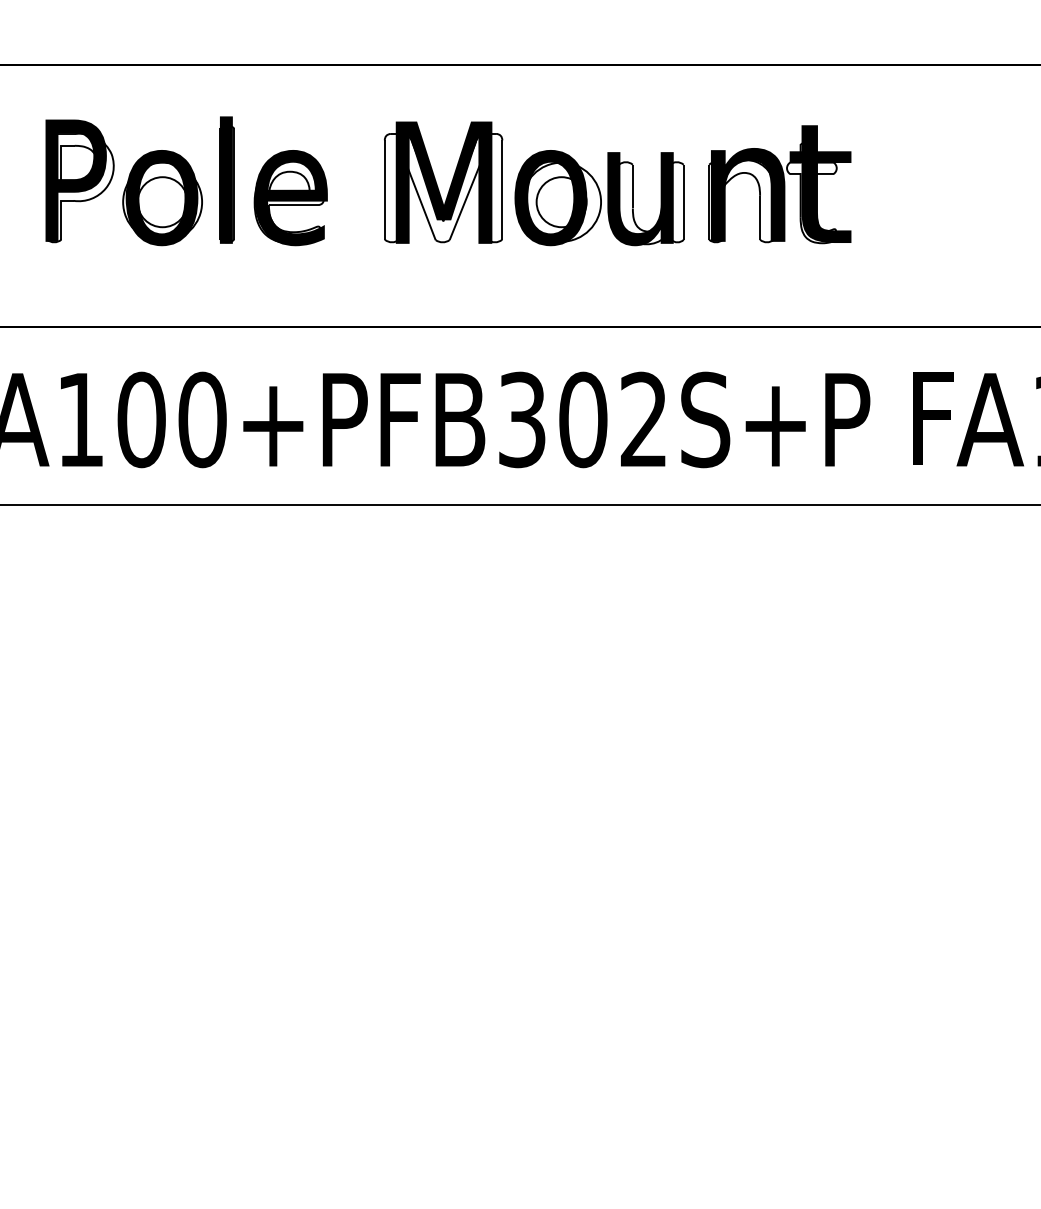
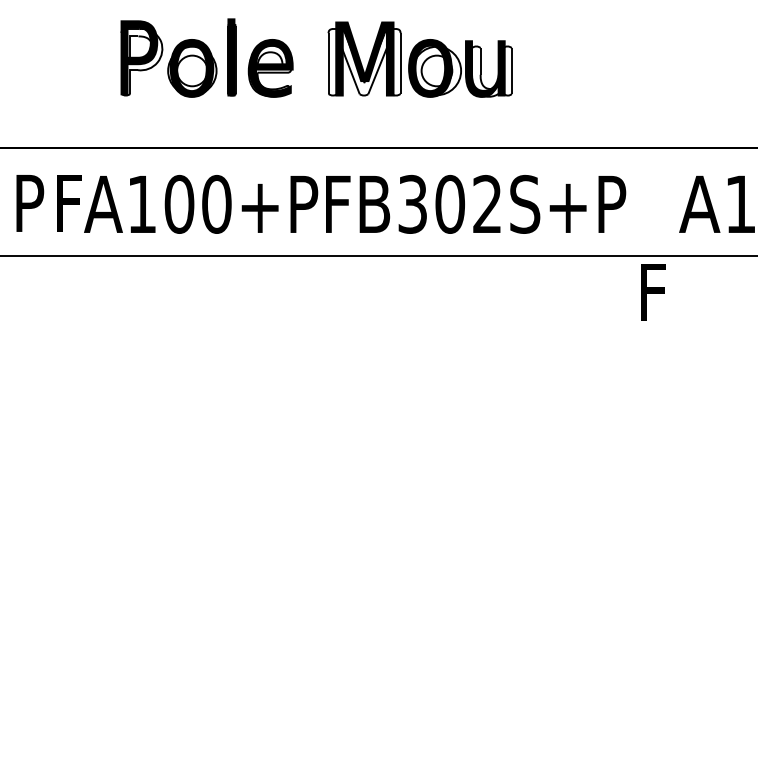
part: (779, 183) -> (570, 59), removed
text: (932, 418) -> (653, 292), moved

